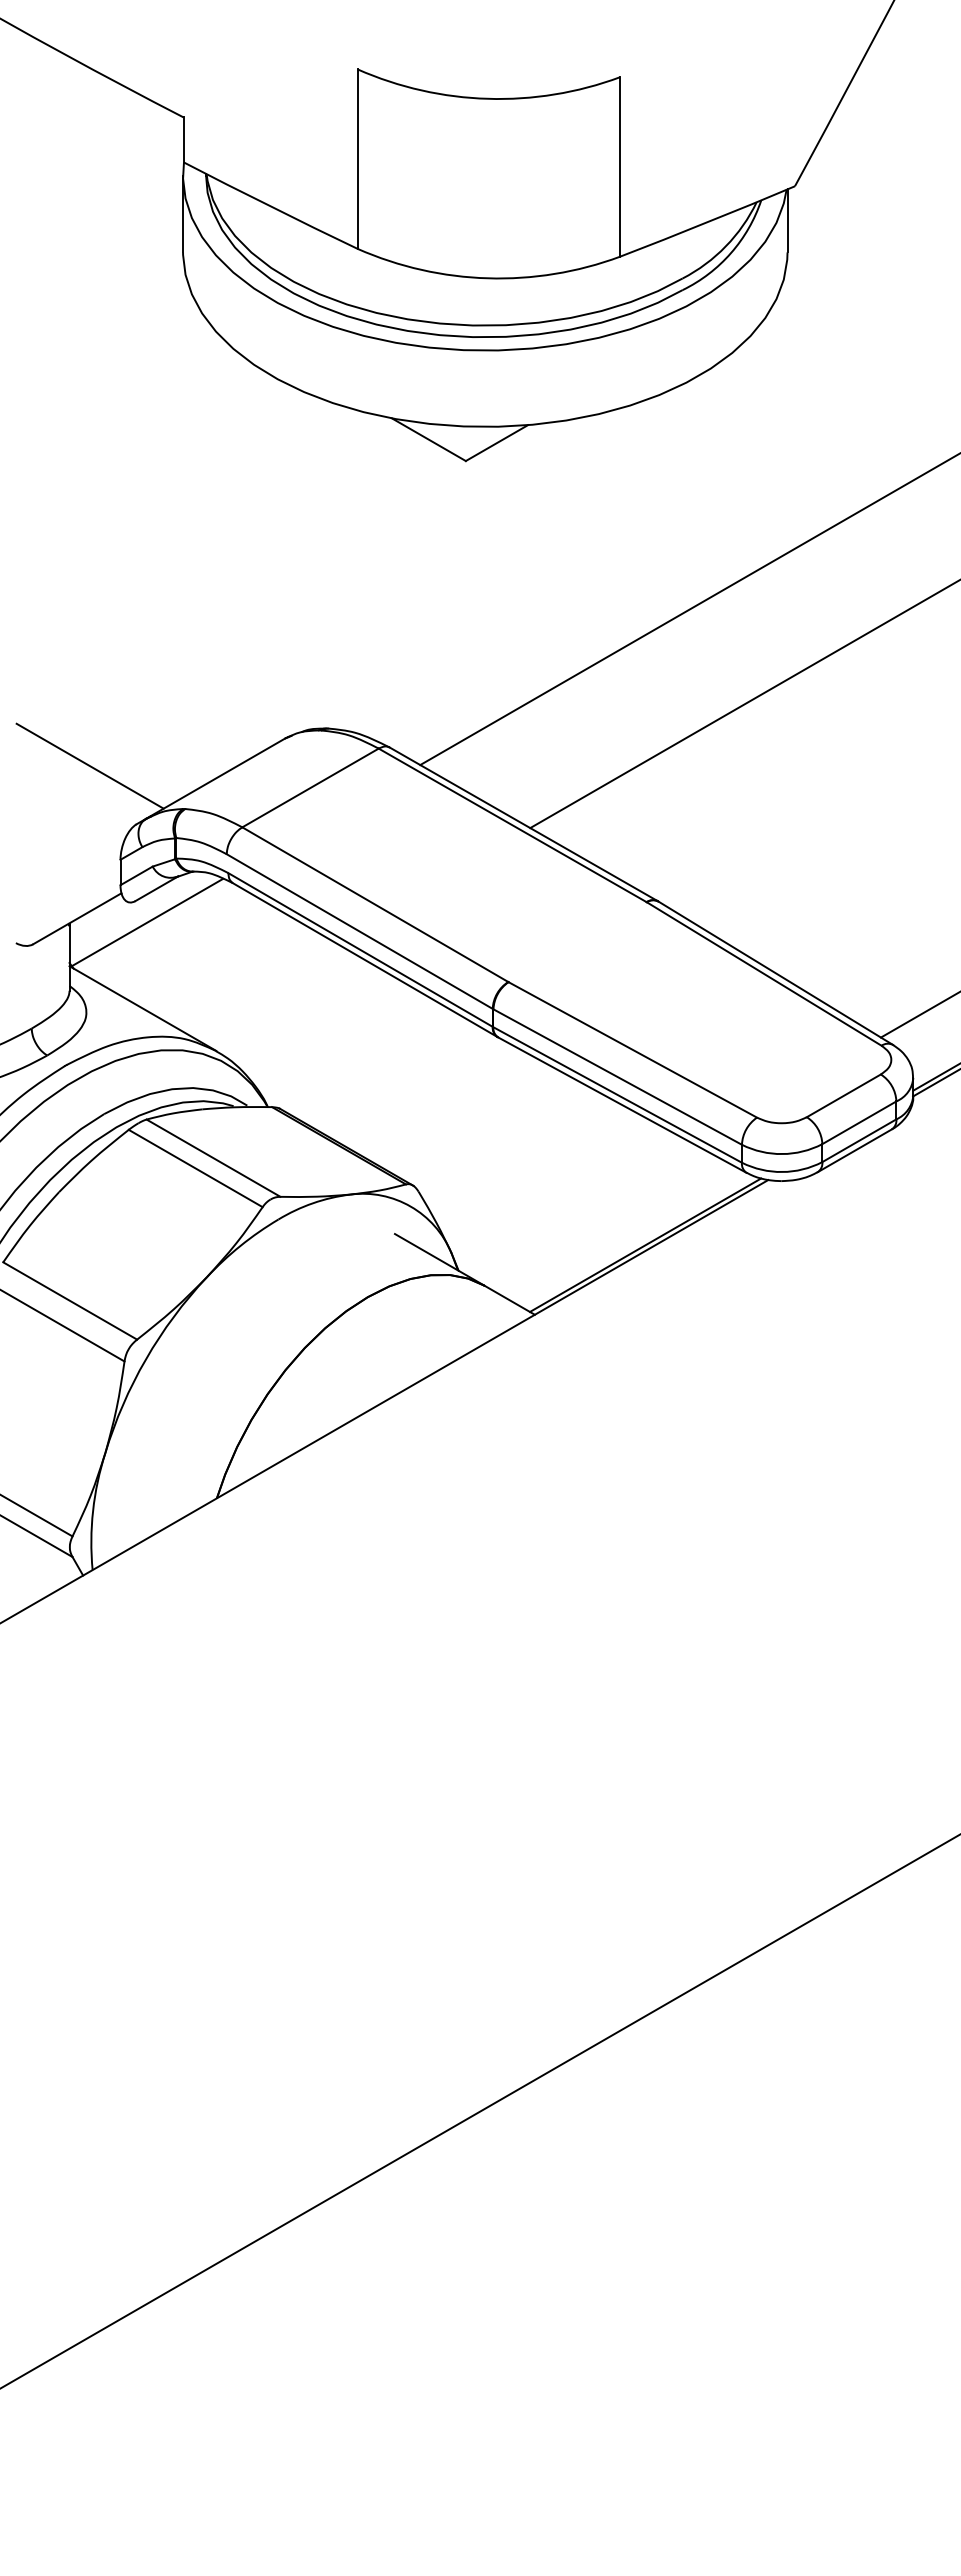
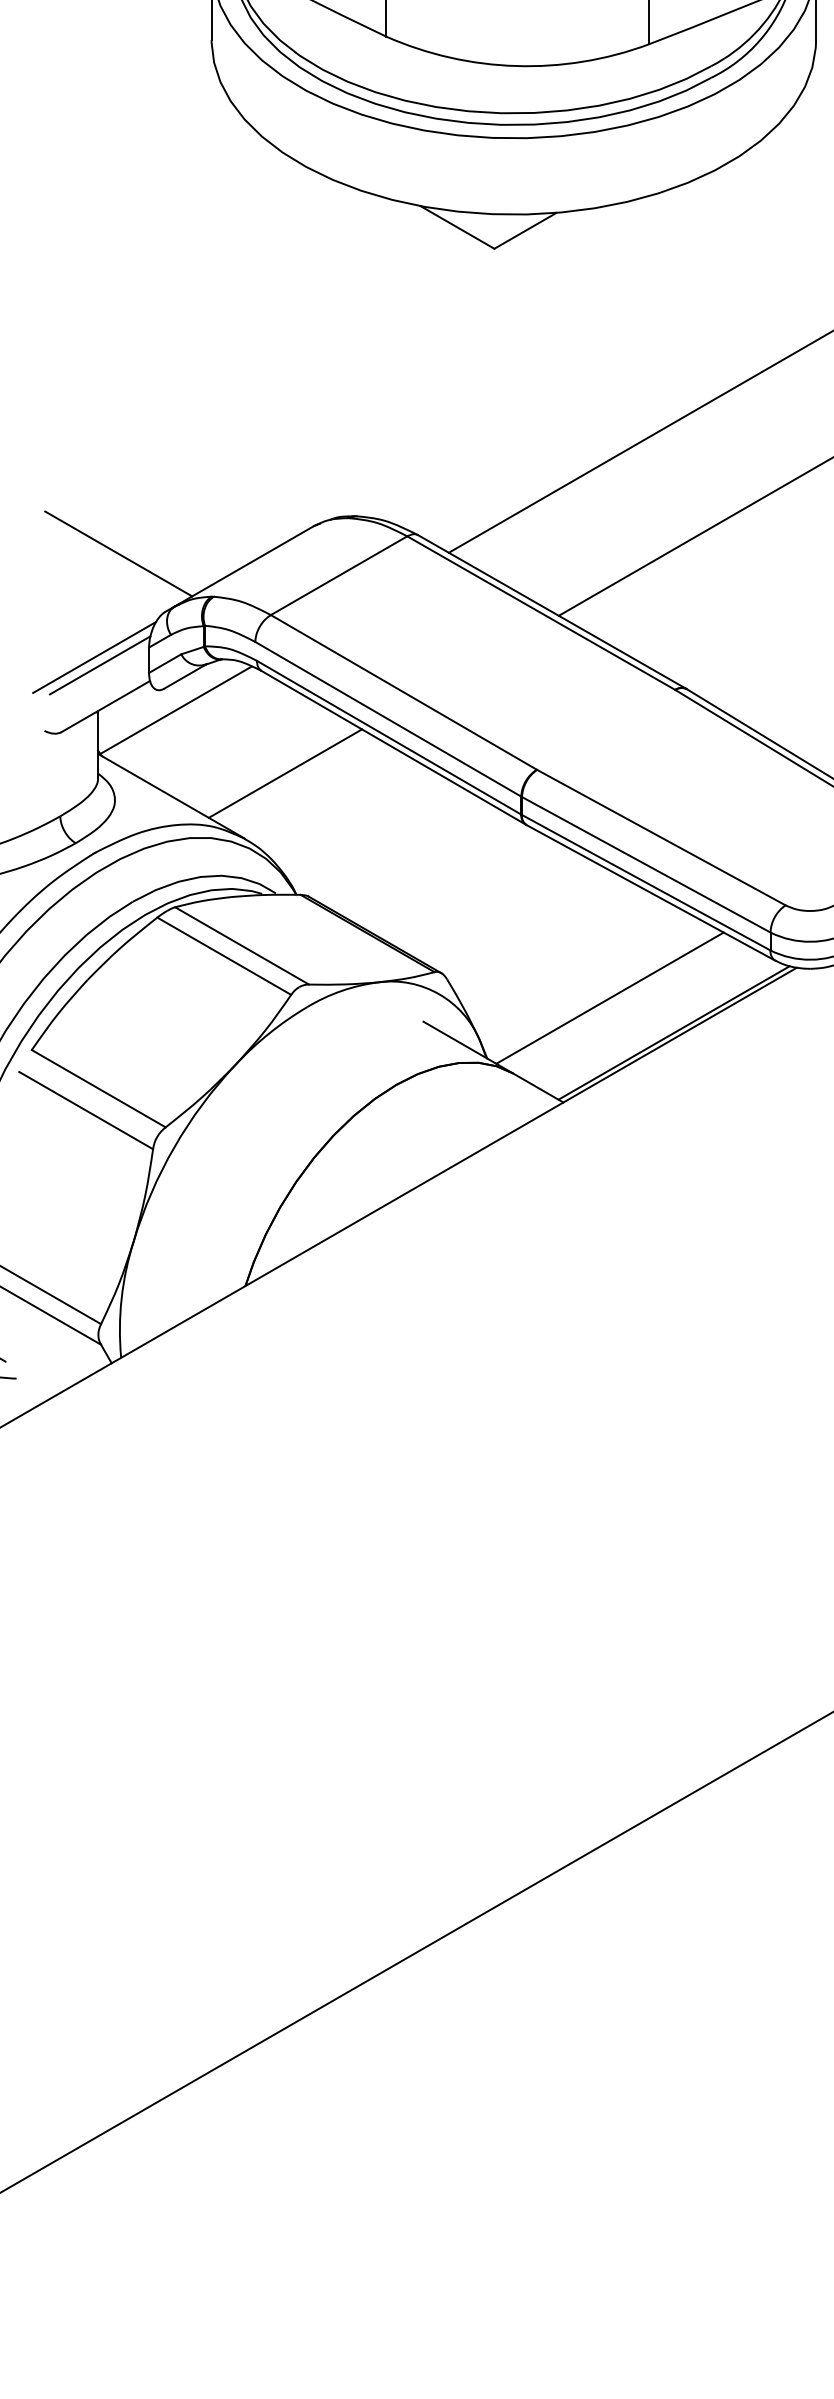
line: (65, 869) -> (94, 657), added
line: (71, 877) -> (100, 665), added
line: (256, 985) -> (285, 773), added
line: (581, 1210) -> (610, 998), added

